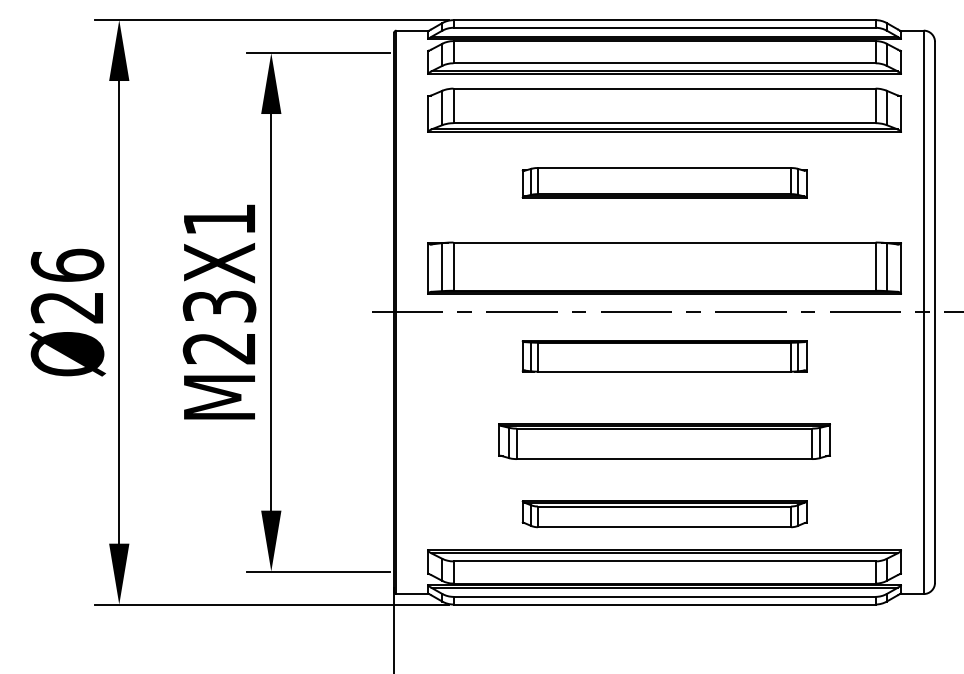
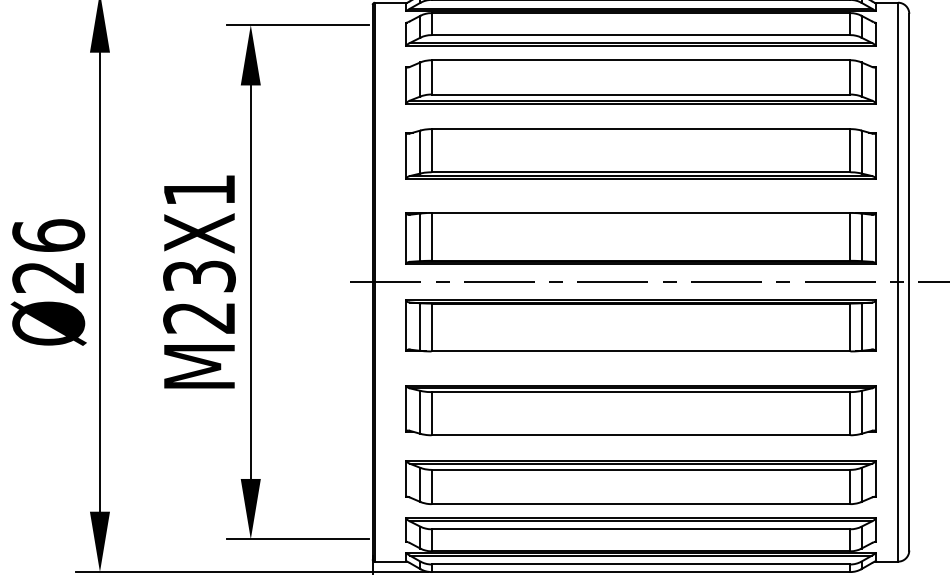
part: (664, 182) -> (640, 153), size x1.67
part: (664, 355) -> (640, 325), size x1.67
part: (664, 441) -> (640, 410), size x1.43
part: (664, 513) -> (640, 481), size x1.67

